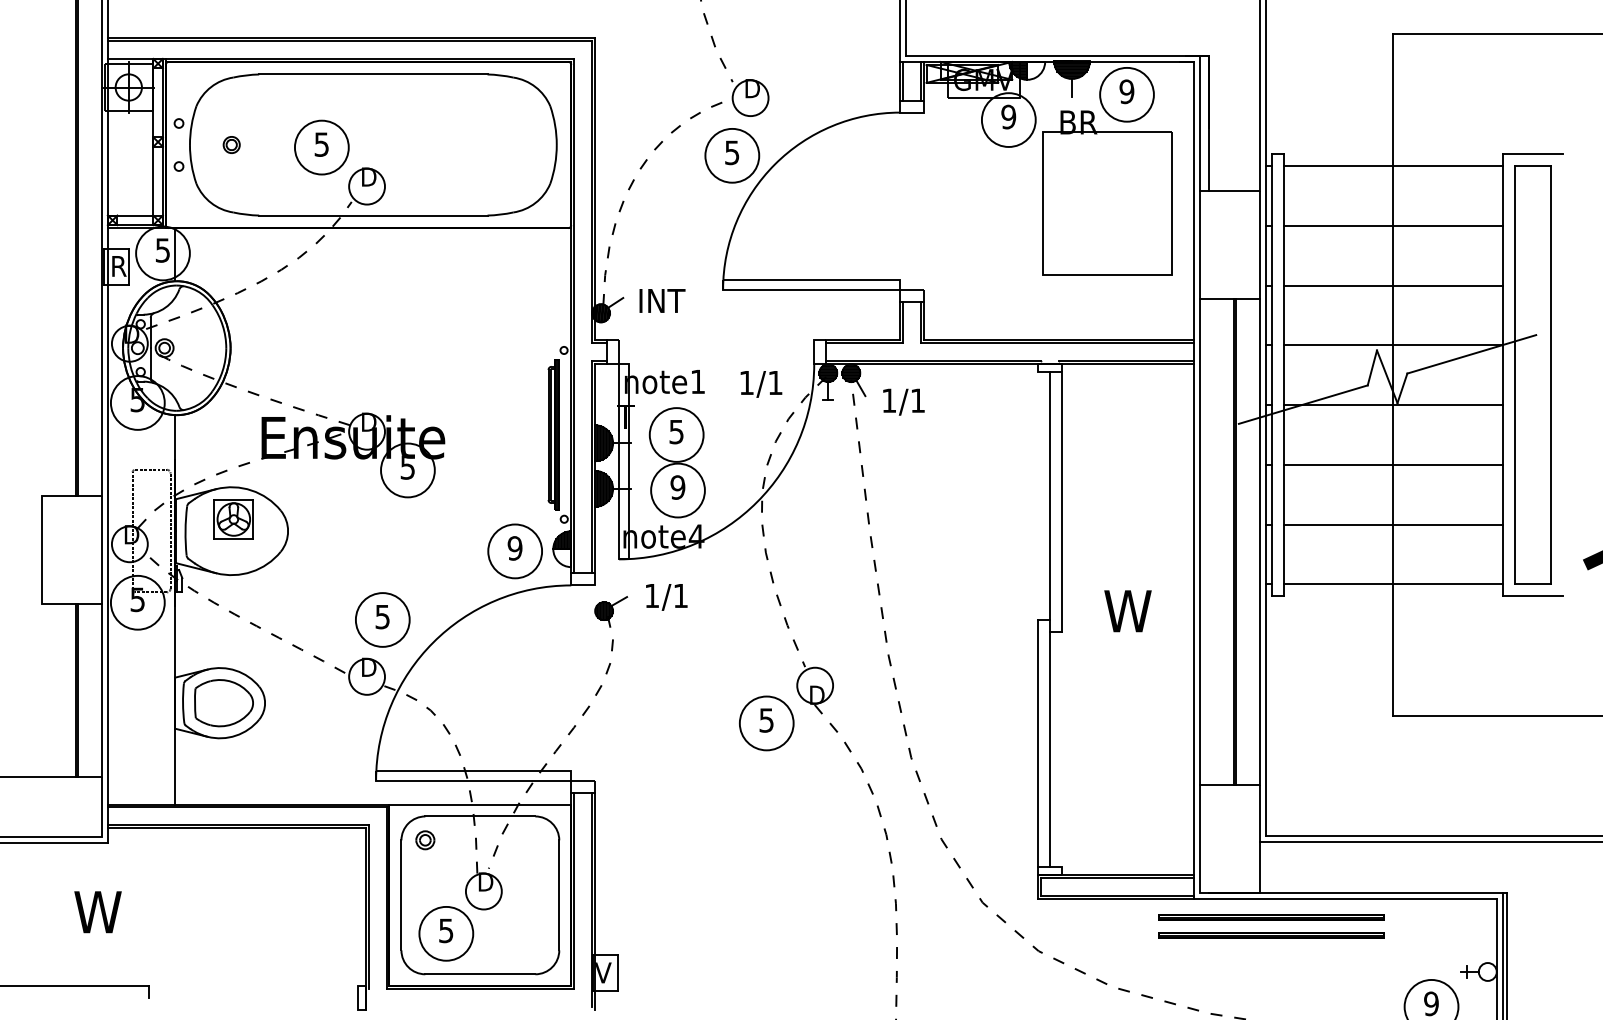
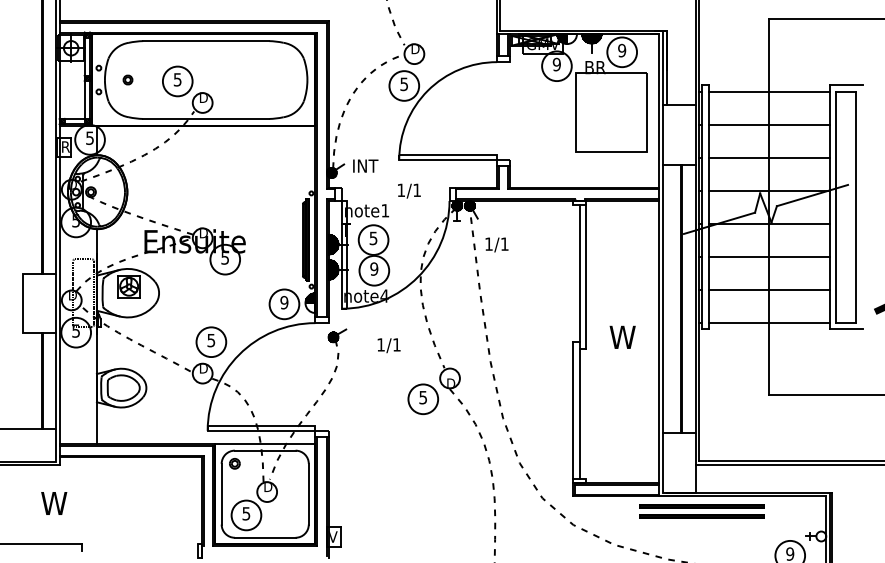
text: (761, 383) -> (409, 190), moved
text: (902, 401) -> (496, 244), moved
text: (665, 596) -> (388, 345), moved

